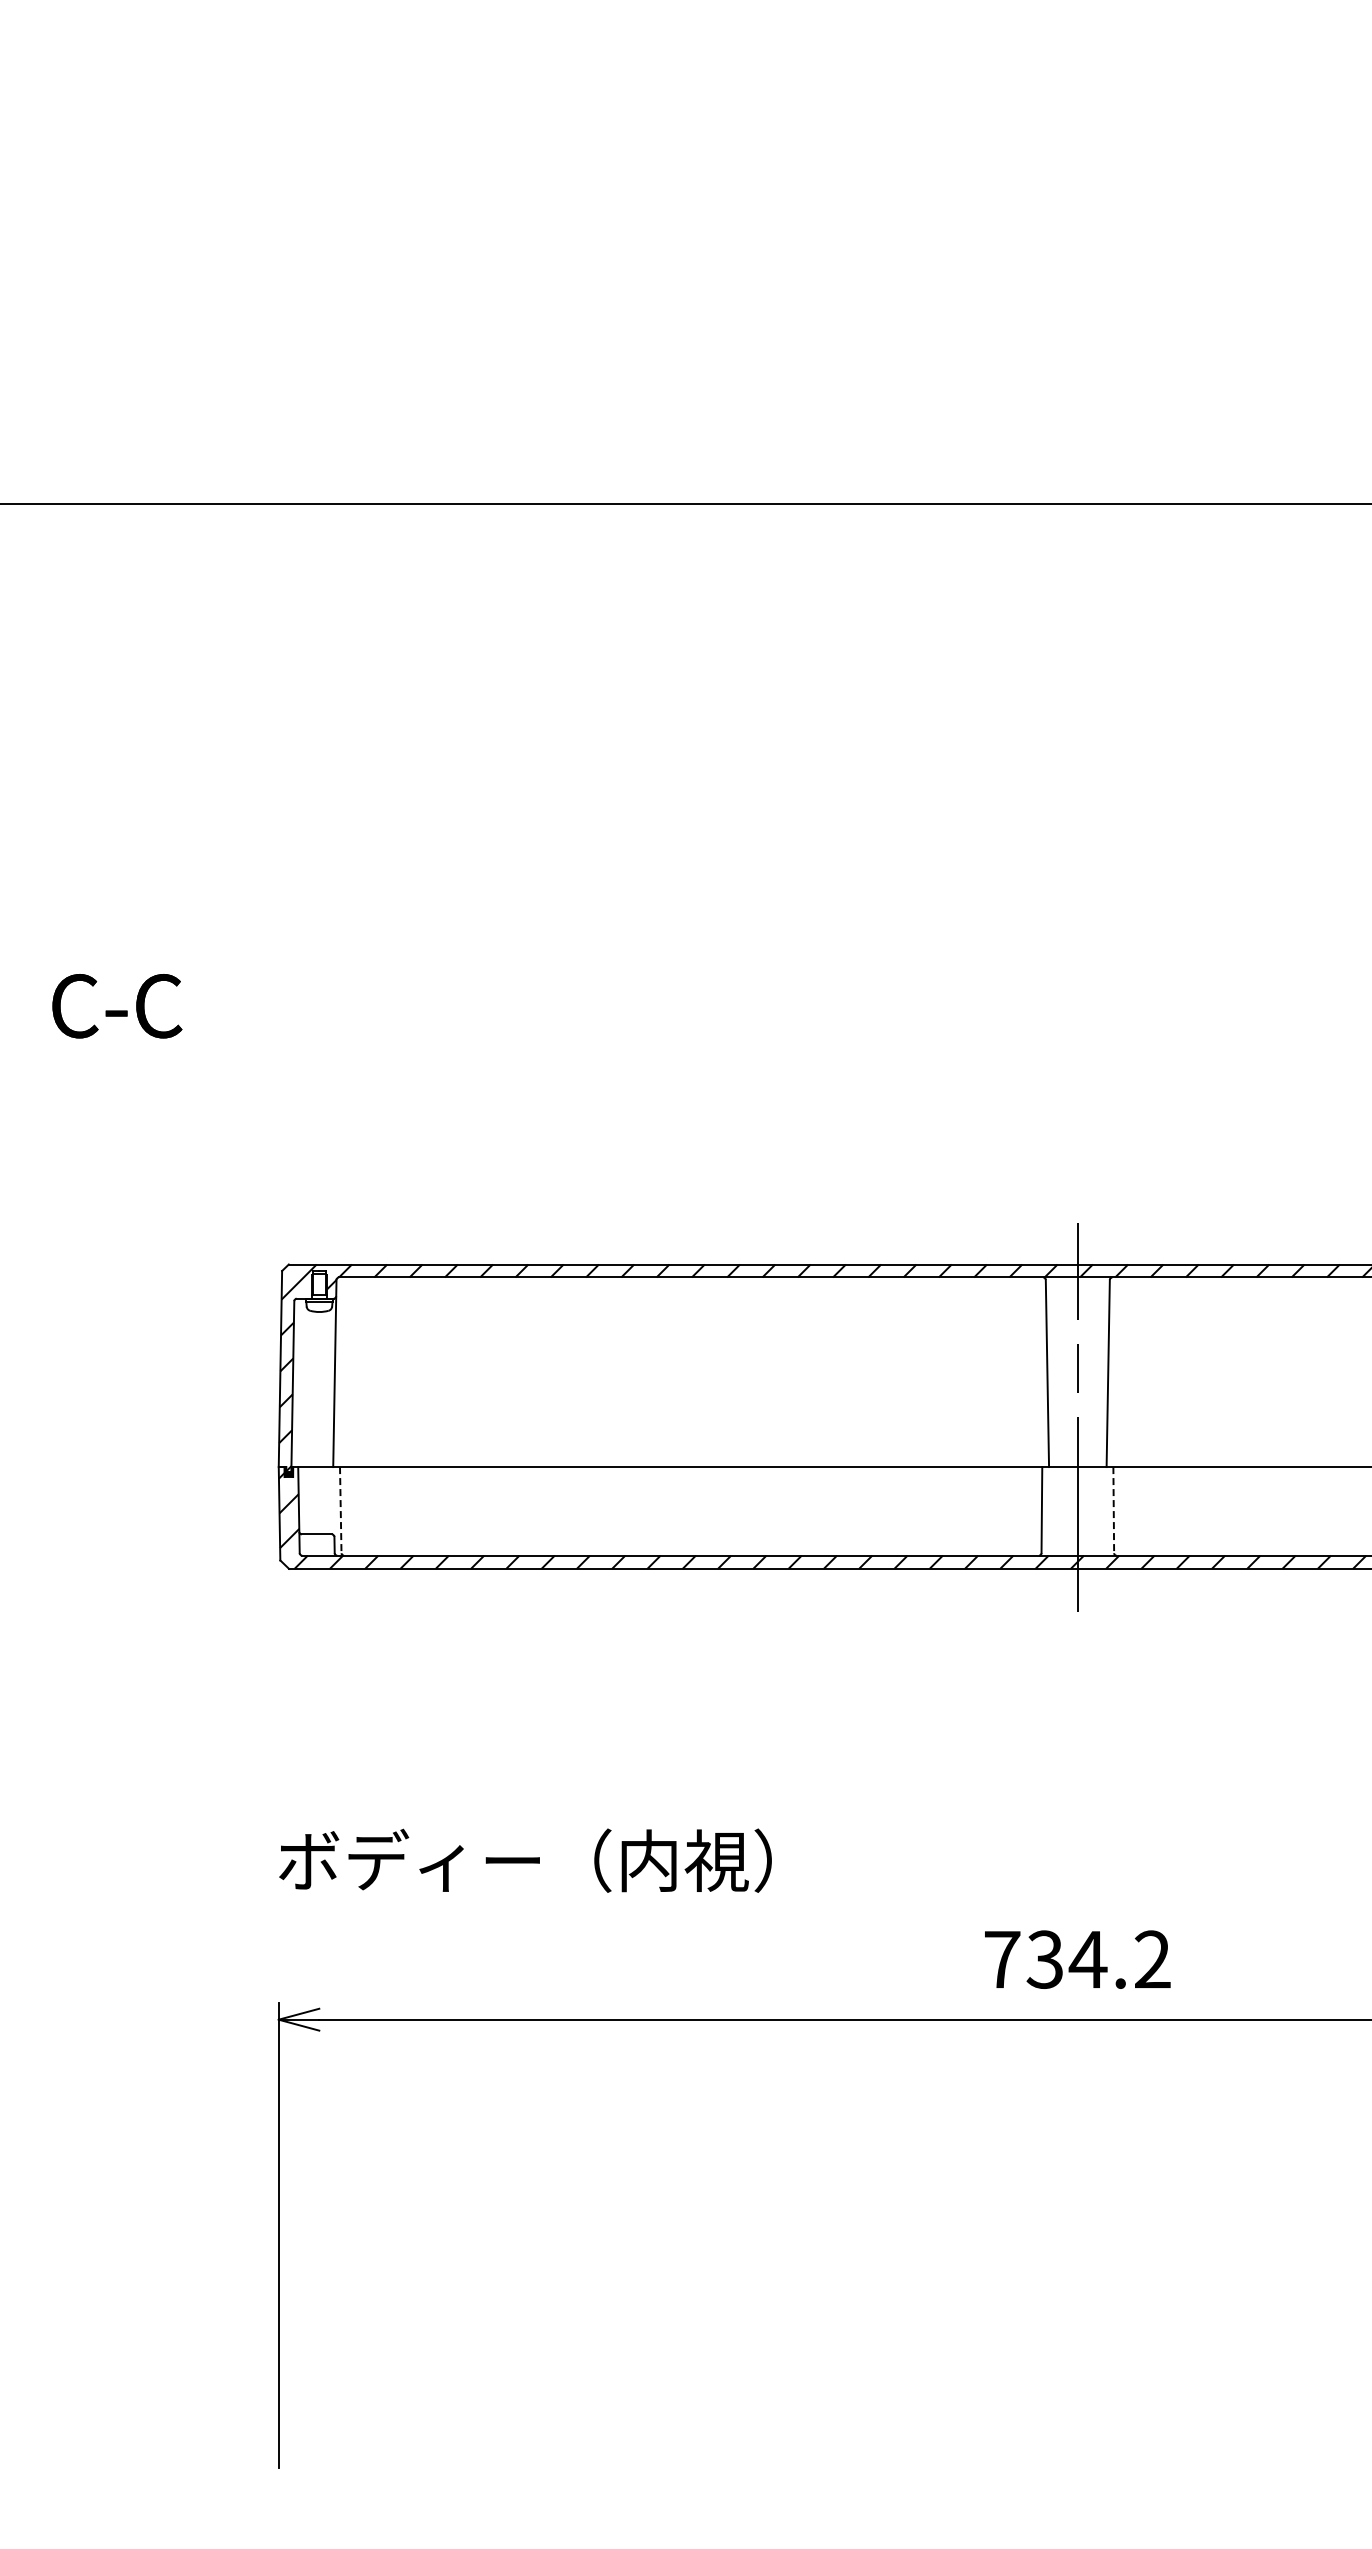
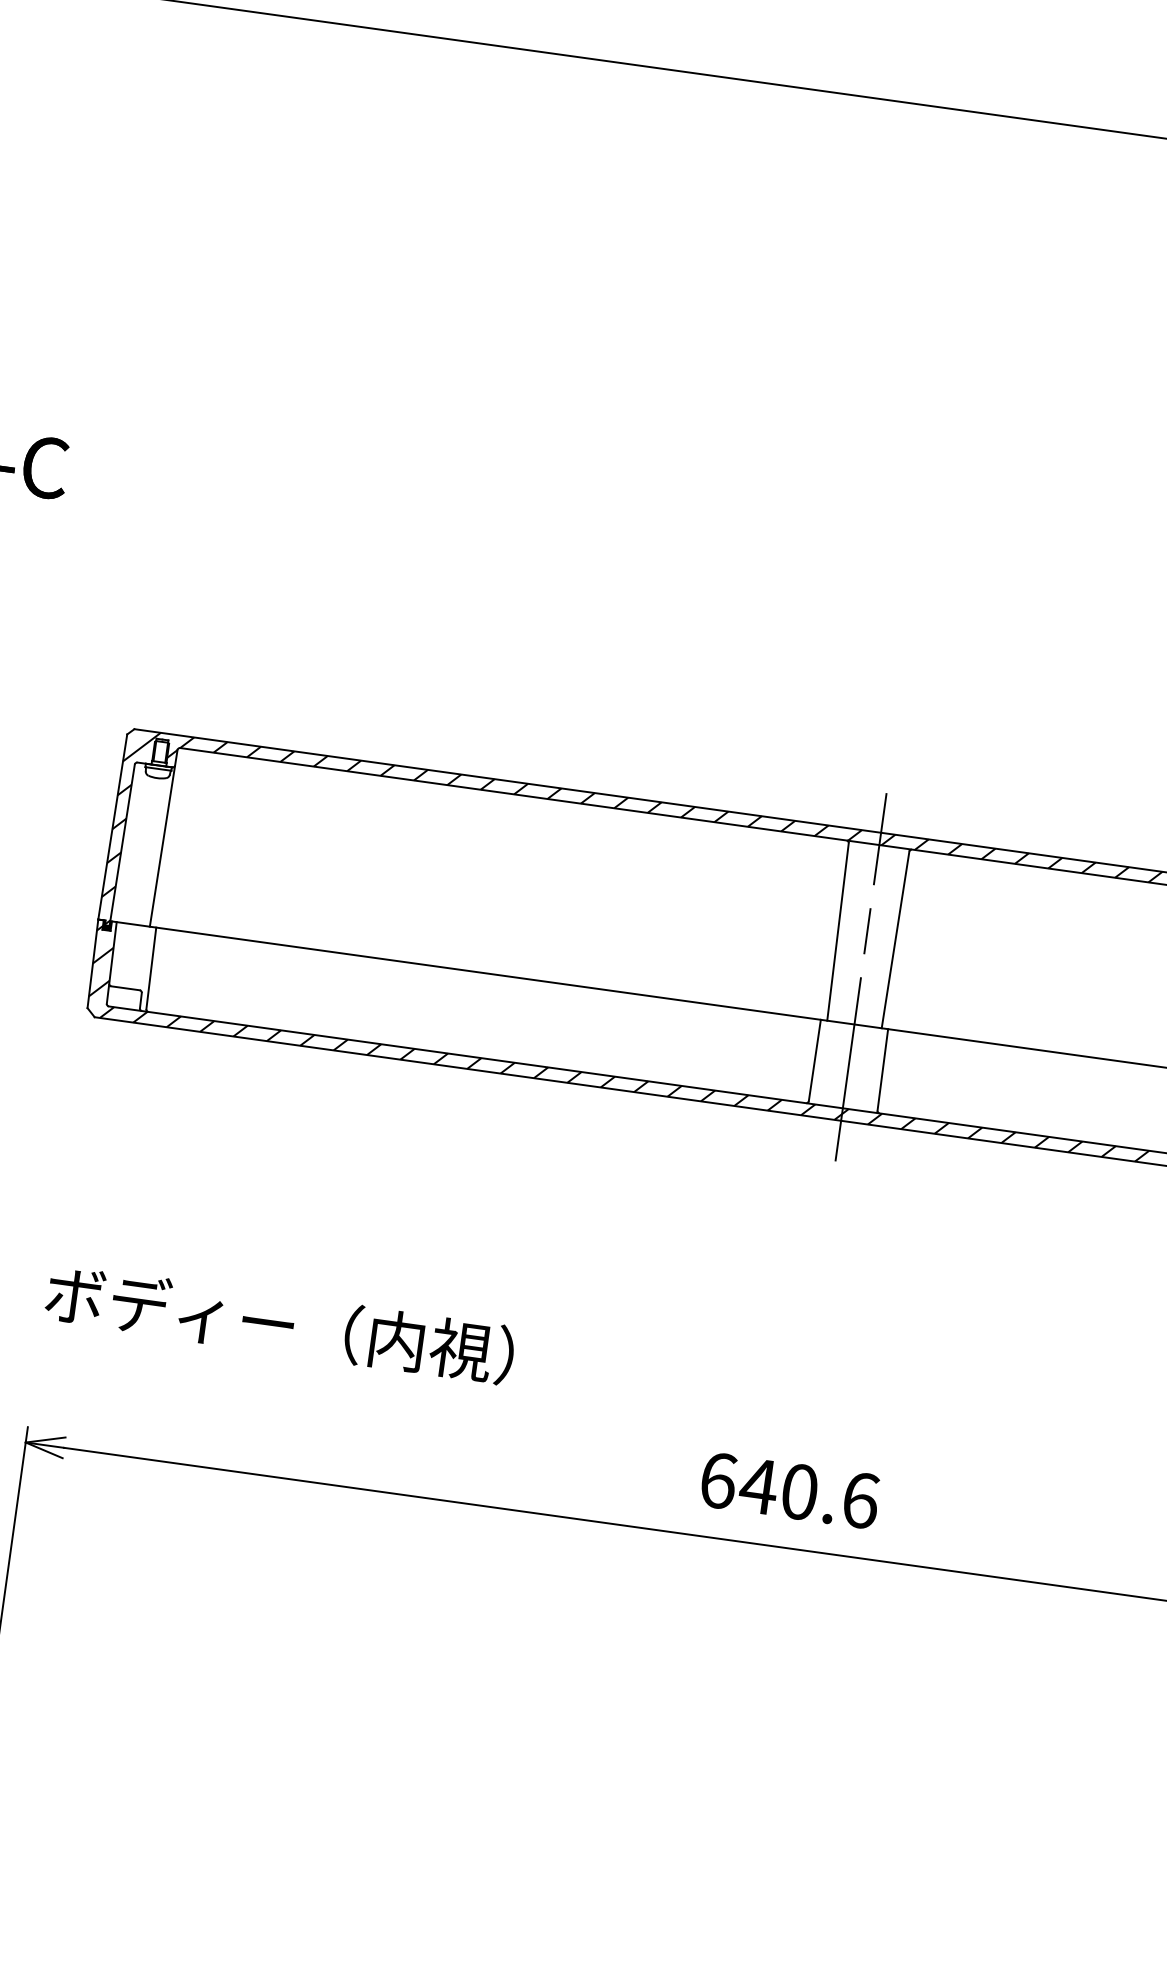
line: (340, 1510) -> (151, 968), dashed -> solid
line: (1113, 1510) -> (882, 1070), dashed -> solid
text: (1078, 1959) -> (790, 1490), 734.2 -> 640.6

